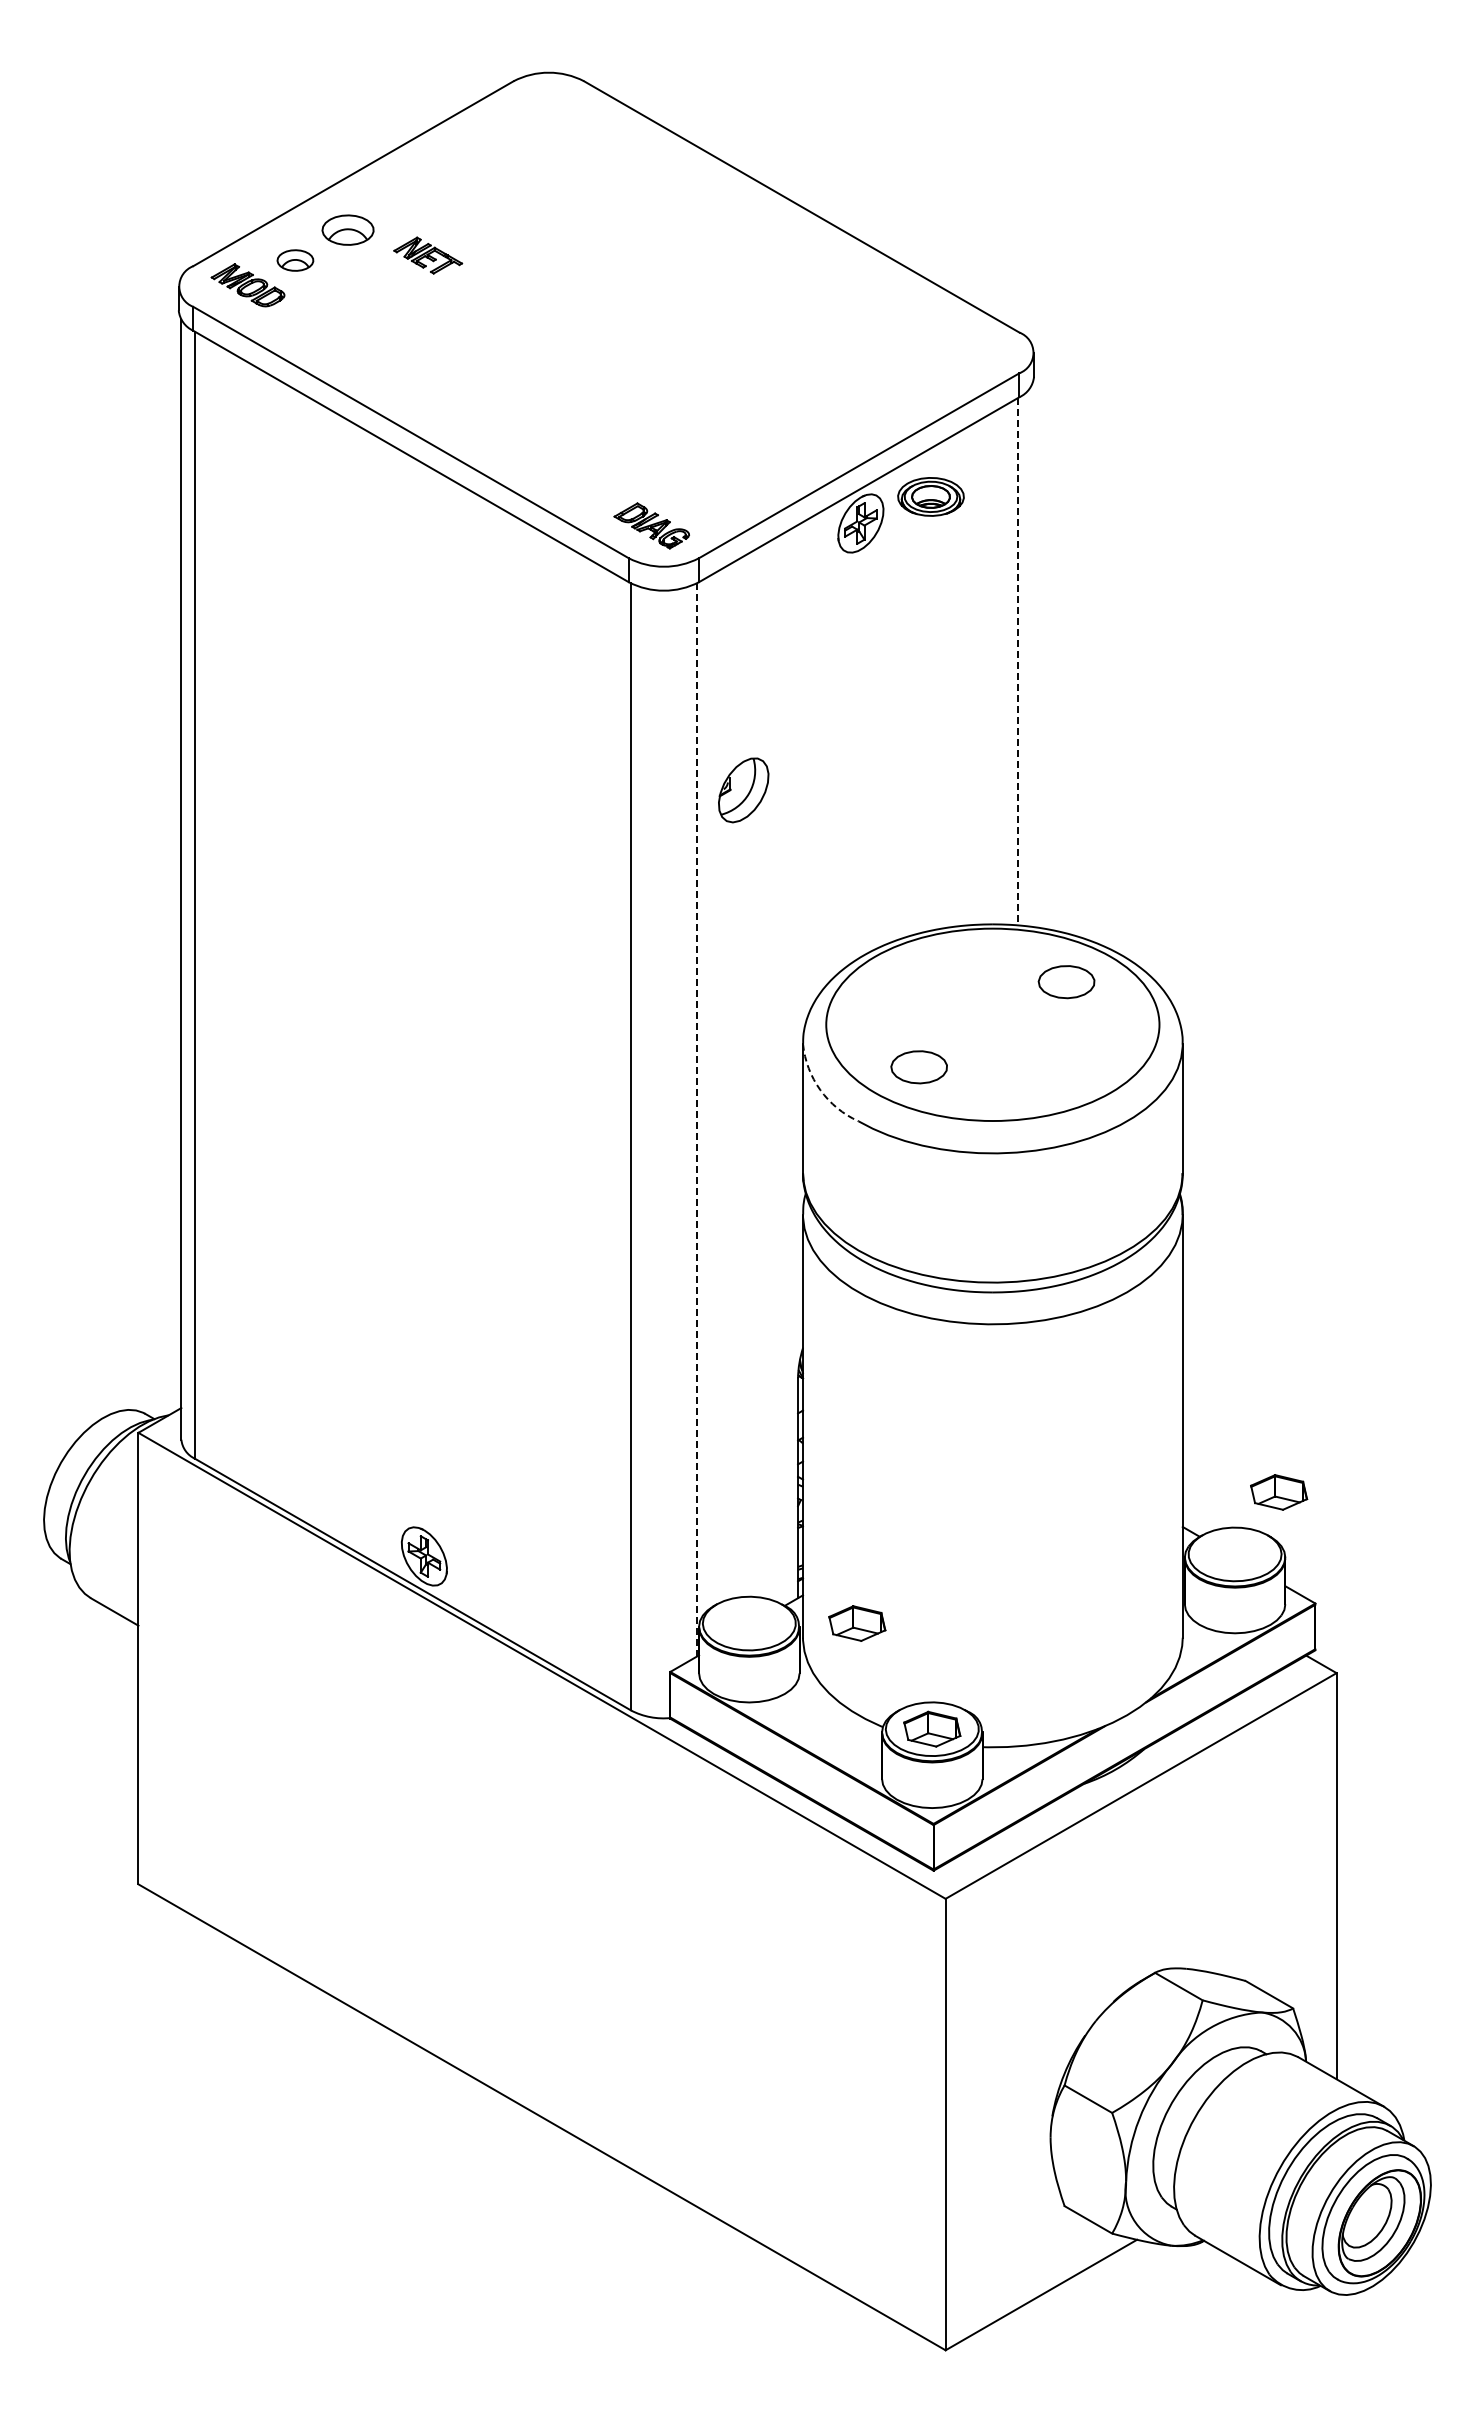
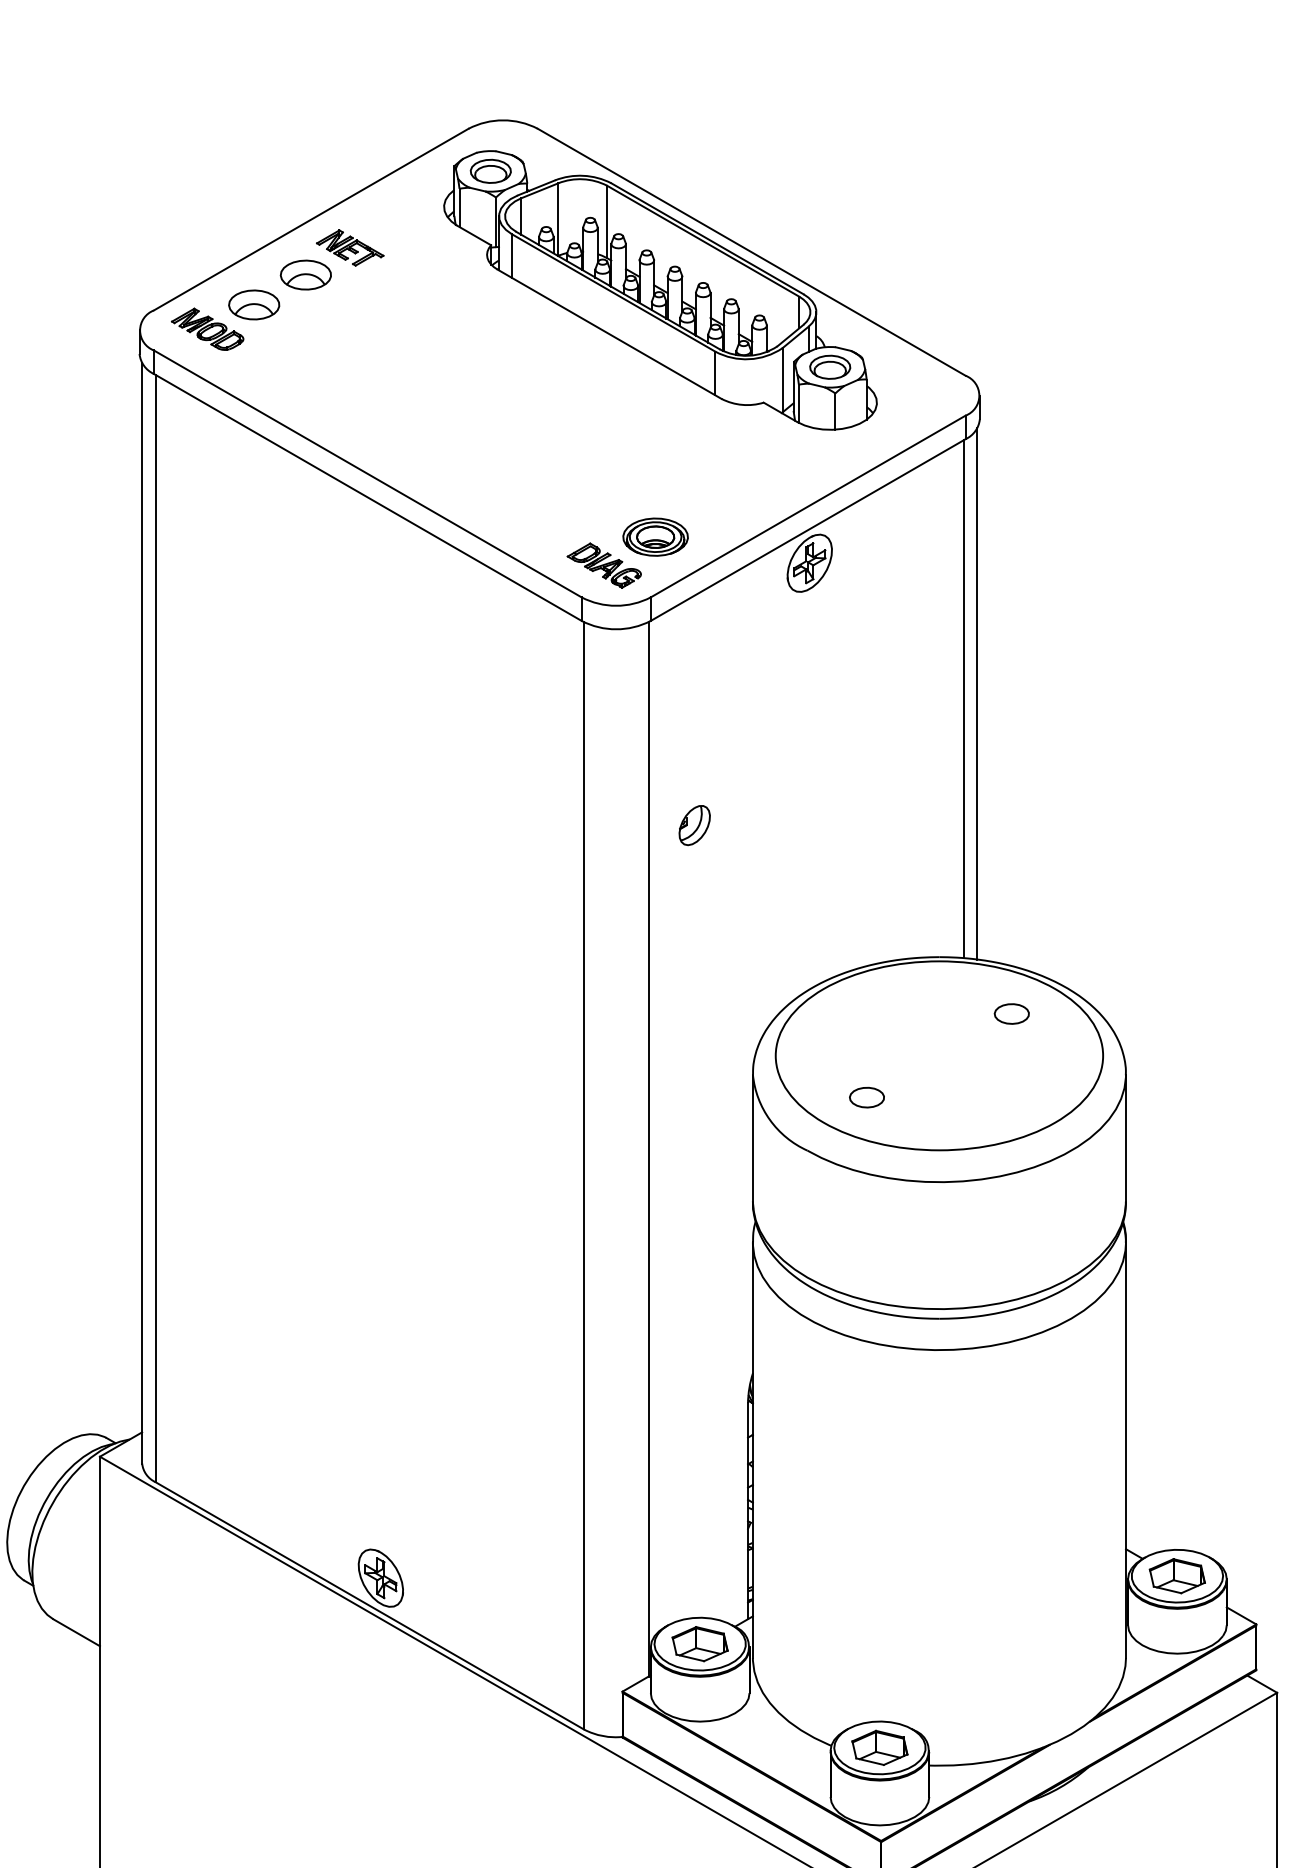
part: (708, 245) -> (660, 290), added
part: (428, 255) -> (350, 247), moved
part: (295, 260) -> (254, 304), size x1.43
part: (930, 496) -> (655, 536), moved
line: (1031, 656) -> (977, 693), added
line: (1017, 661) -> (963, 698), dashed -> solid
part: (743, 790) -> (694, 825), size x0.62
part: (1066, 982) -> (1011, 1014), size x0.62
part: (918, 1067) -> (866, 1097), size x0.62
arc: (820, 1090) -> (770, 1120), dashed -> solid
line: (696, 1120) -> (648, 1149), dashed -> solid
part: (1279, 1492) -> (1177, 1576), moved
part: (857, 1623) -> (700, 1644), moved

